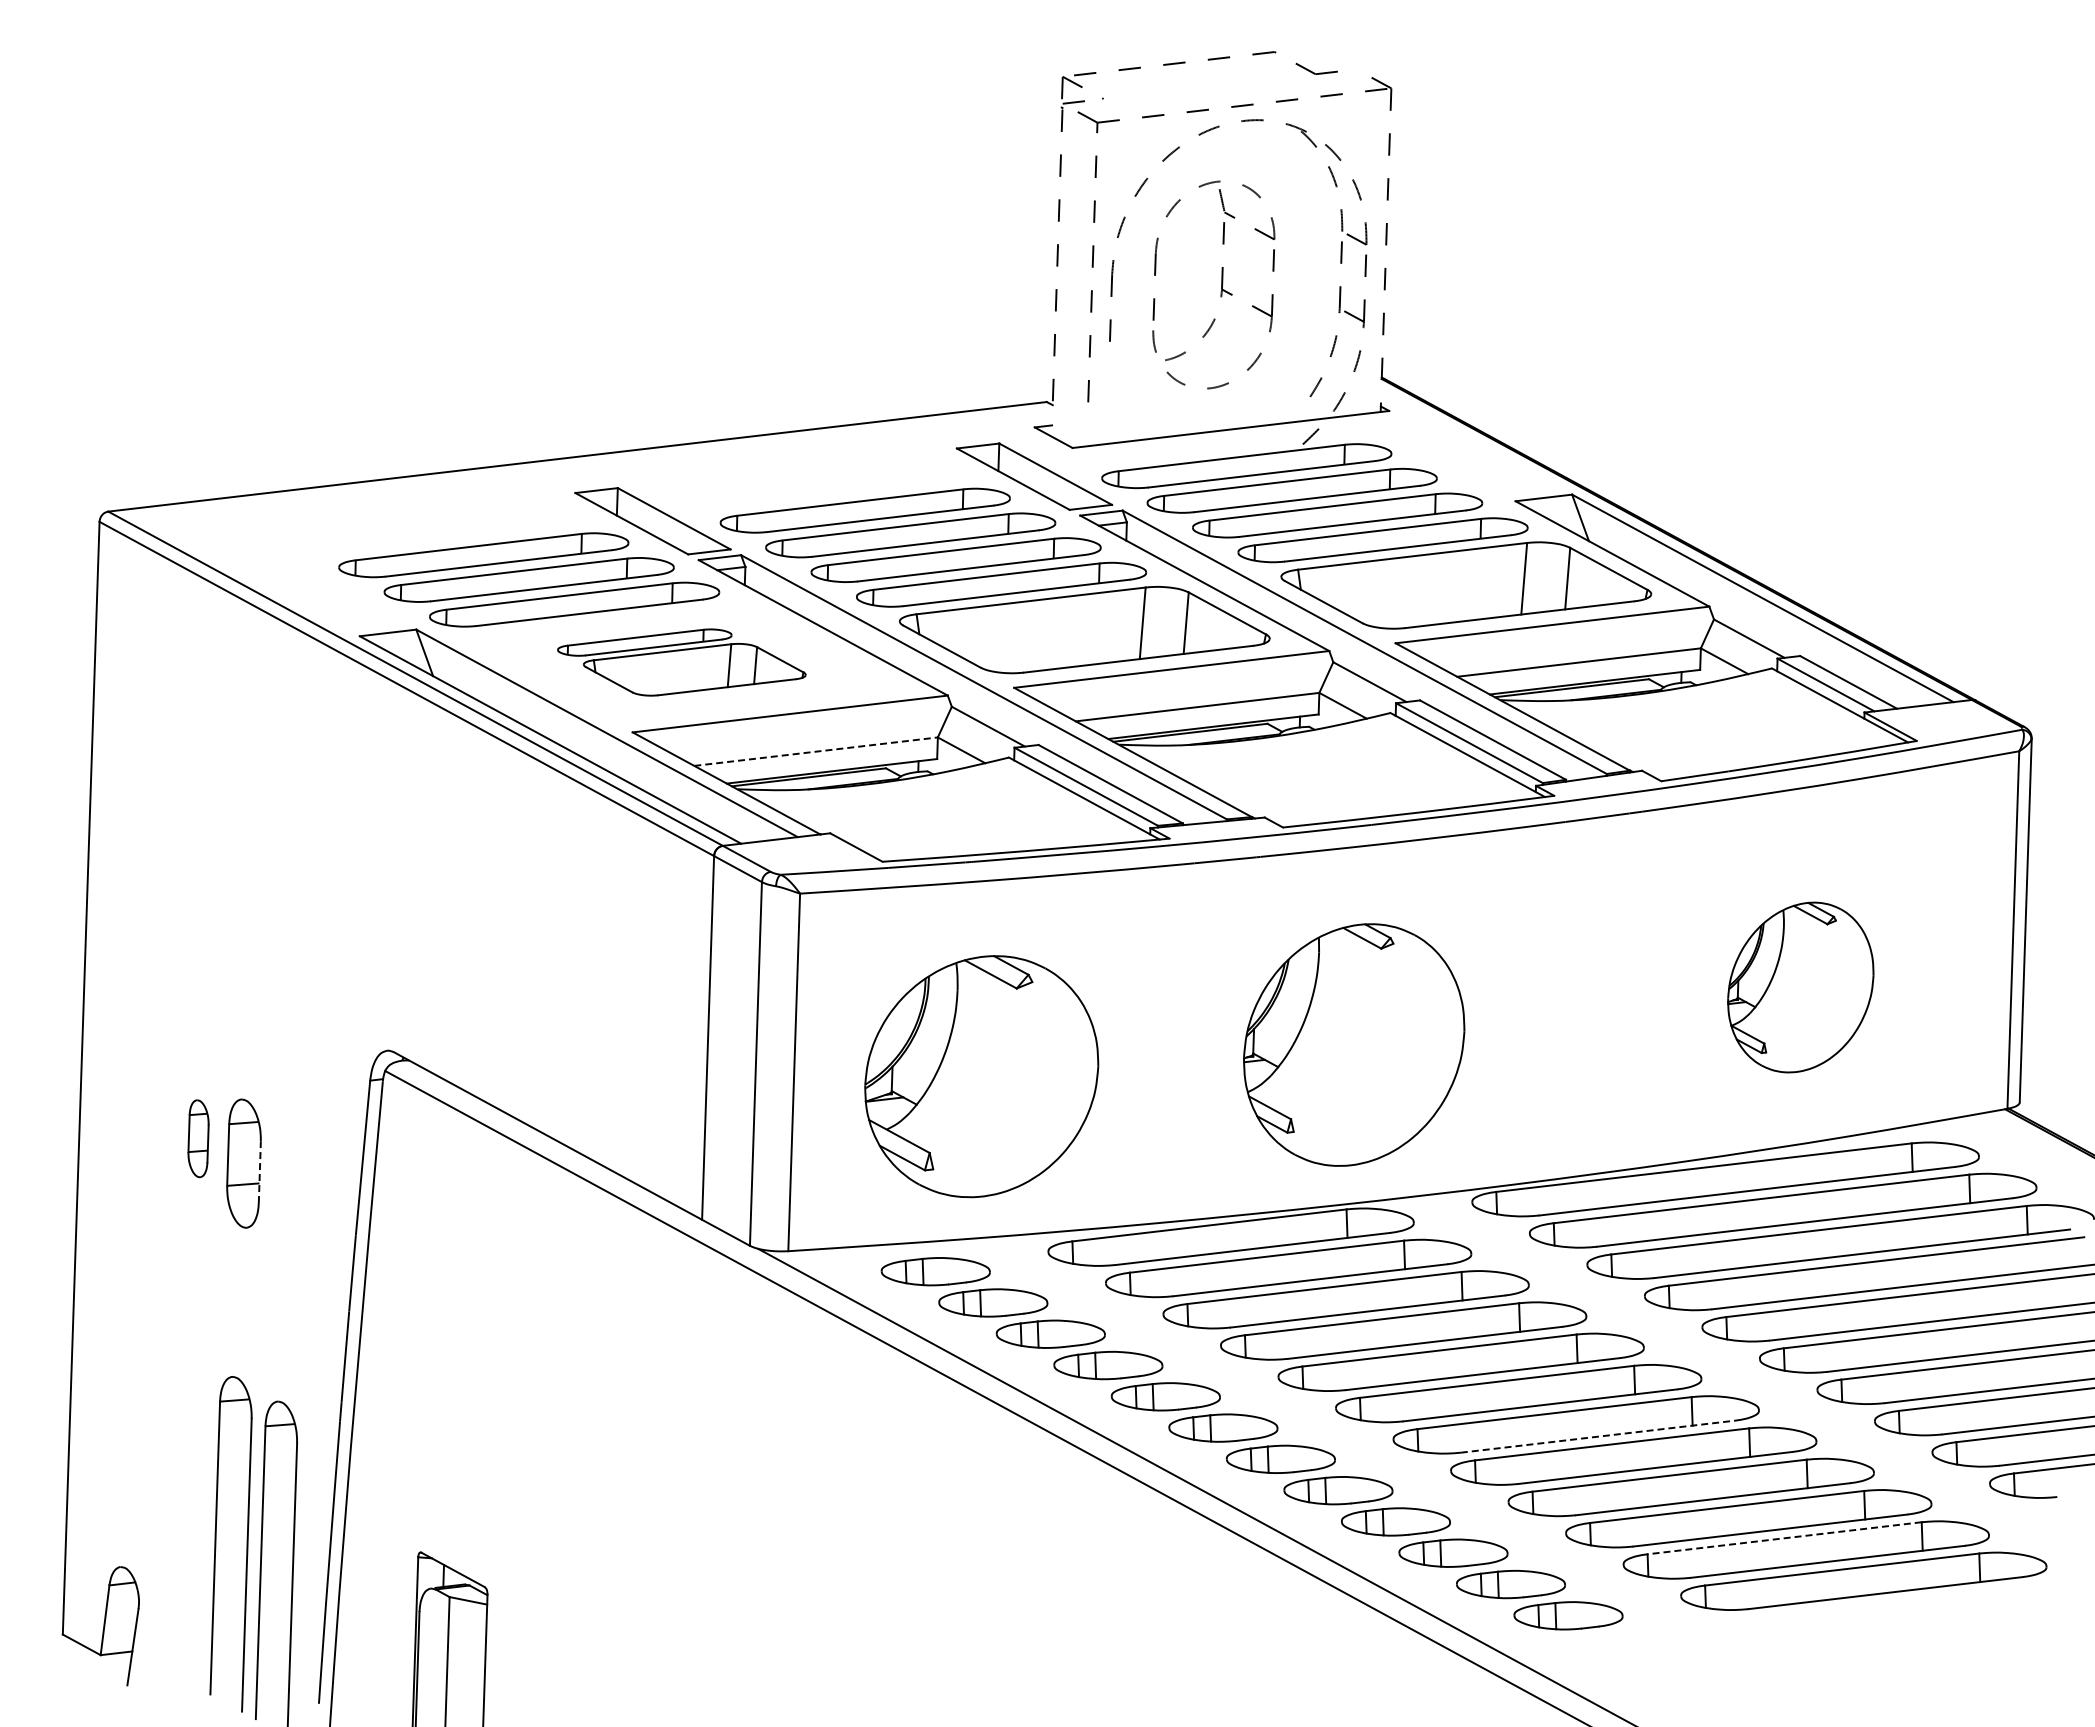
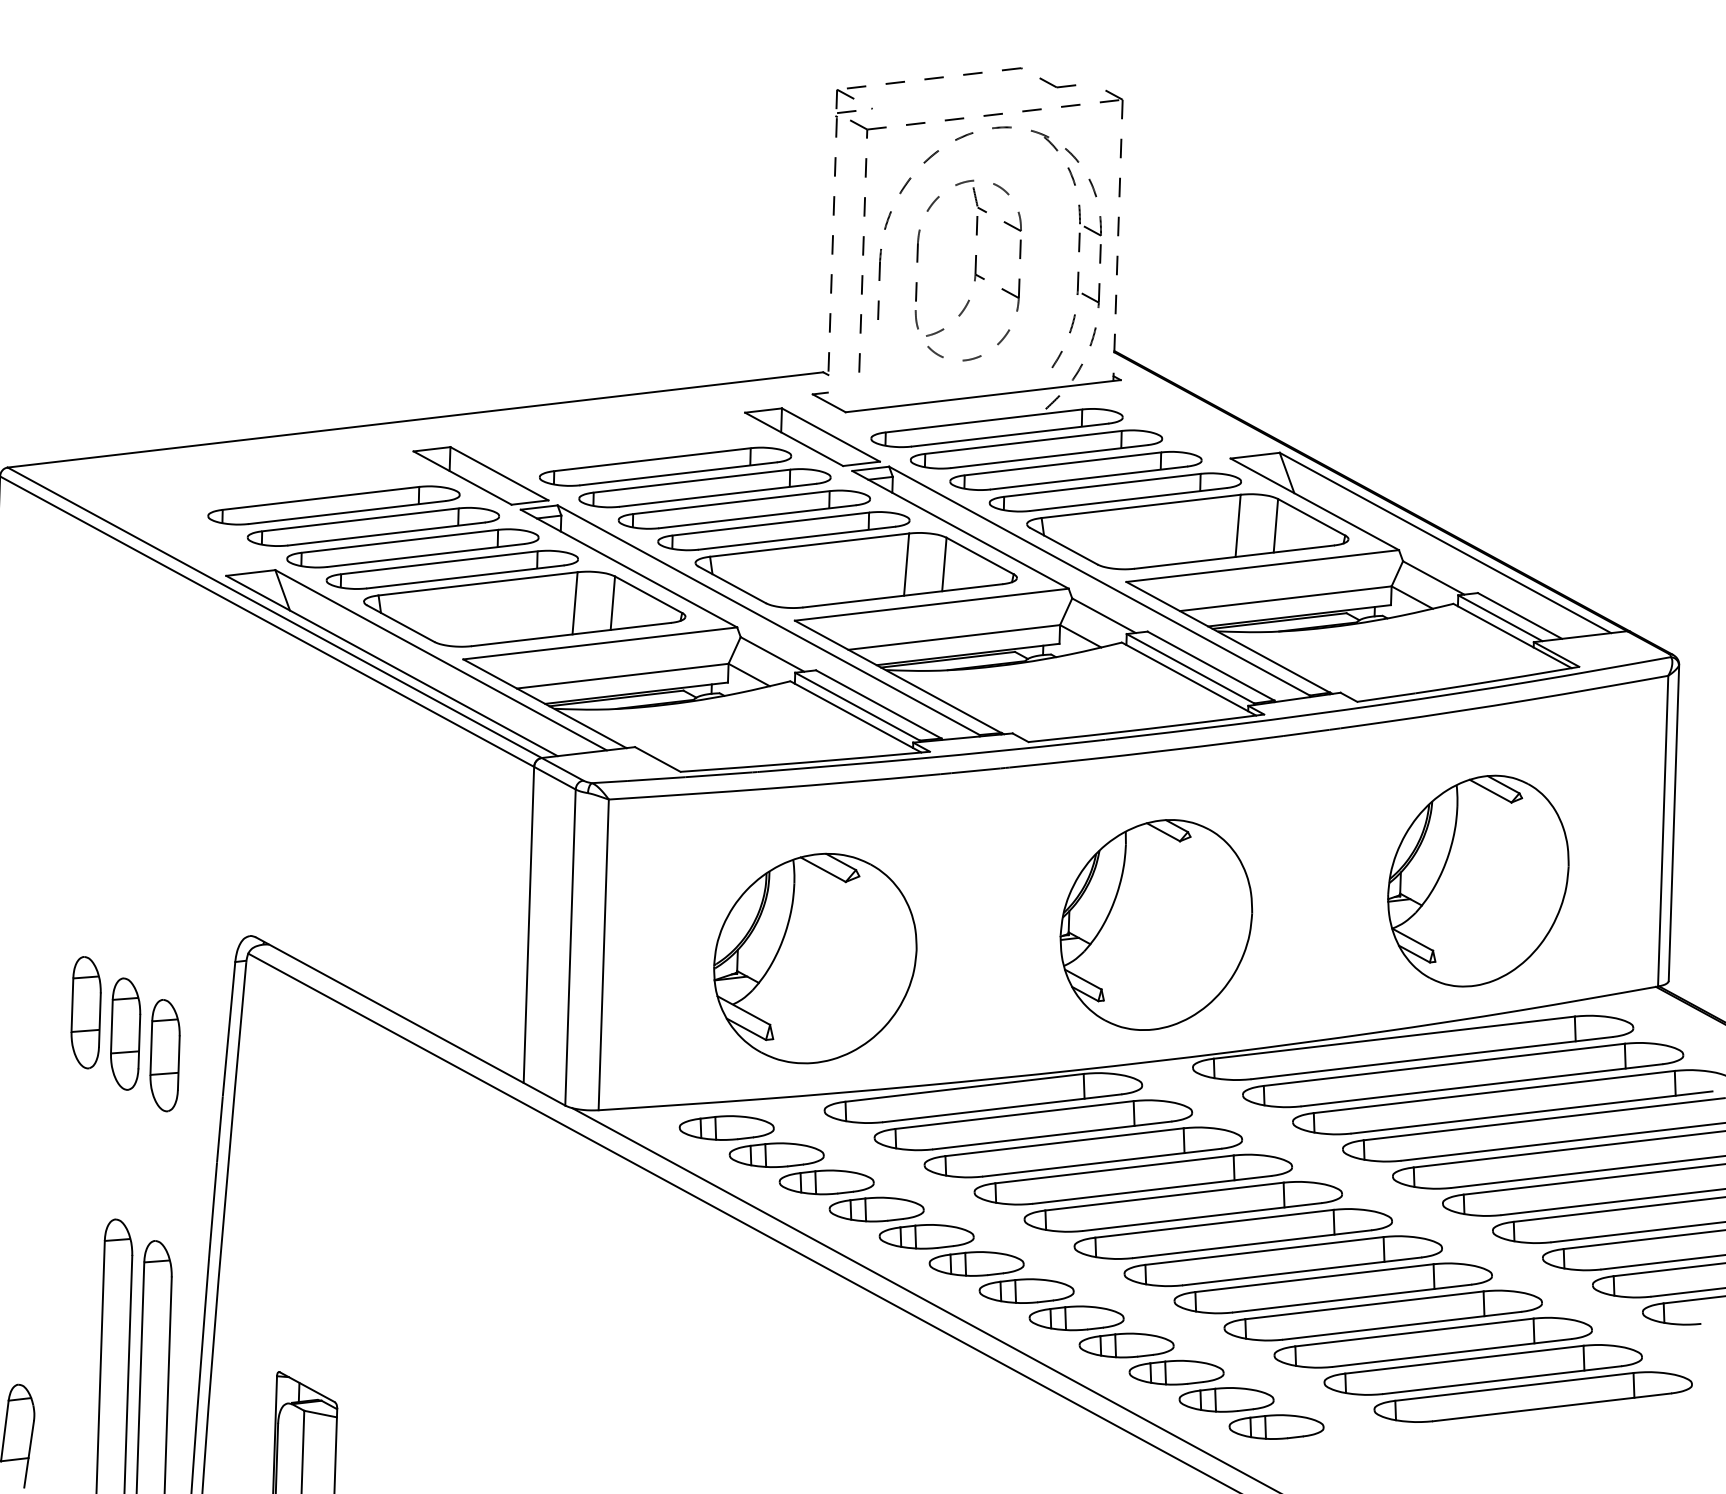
part: (681, 662) -> (505, 598), size x1.67
line: (816, 751) -> (623, 676), dashed -> solid
part: (1800, 987) -> (1478, 881), size x1.43
part: (1354, 1044) -> (1156, 924), moved
part: (981, 1076) -> (815, 958), moved
part: (198, 1138) -> (86, 1012), size x1.67
line: (259, 1172) -> (139, 1041), dashed -> solid
part: (289, 1188) -> (165, 1055), added
line: (1597, 1436) -> (1301, 1271), dashed -> solid
line: (1784, 1538) -> (1464, 1359), dashed -> solid

